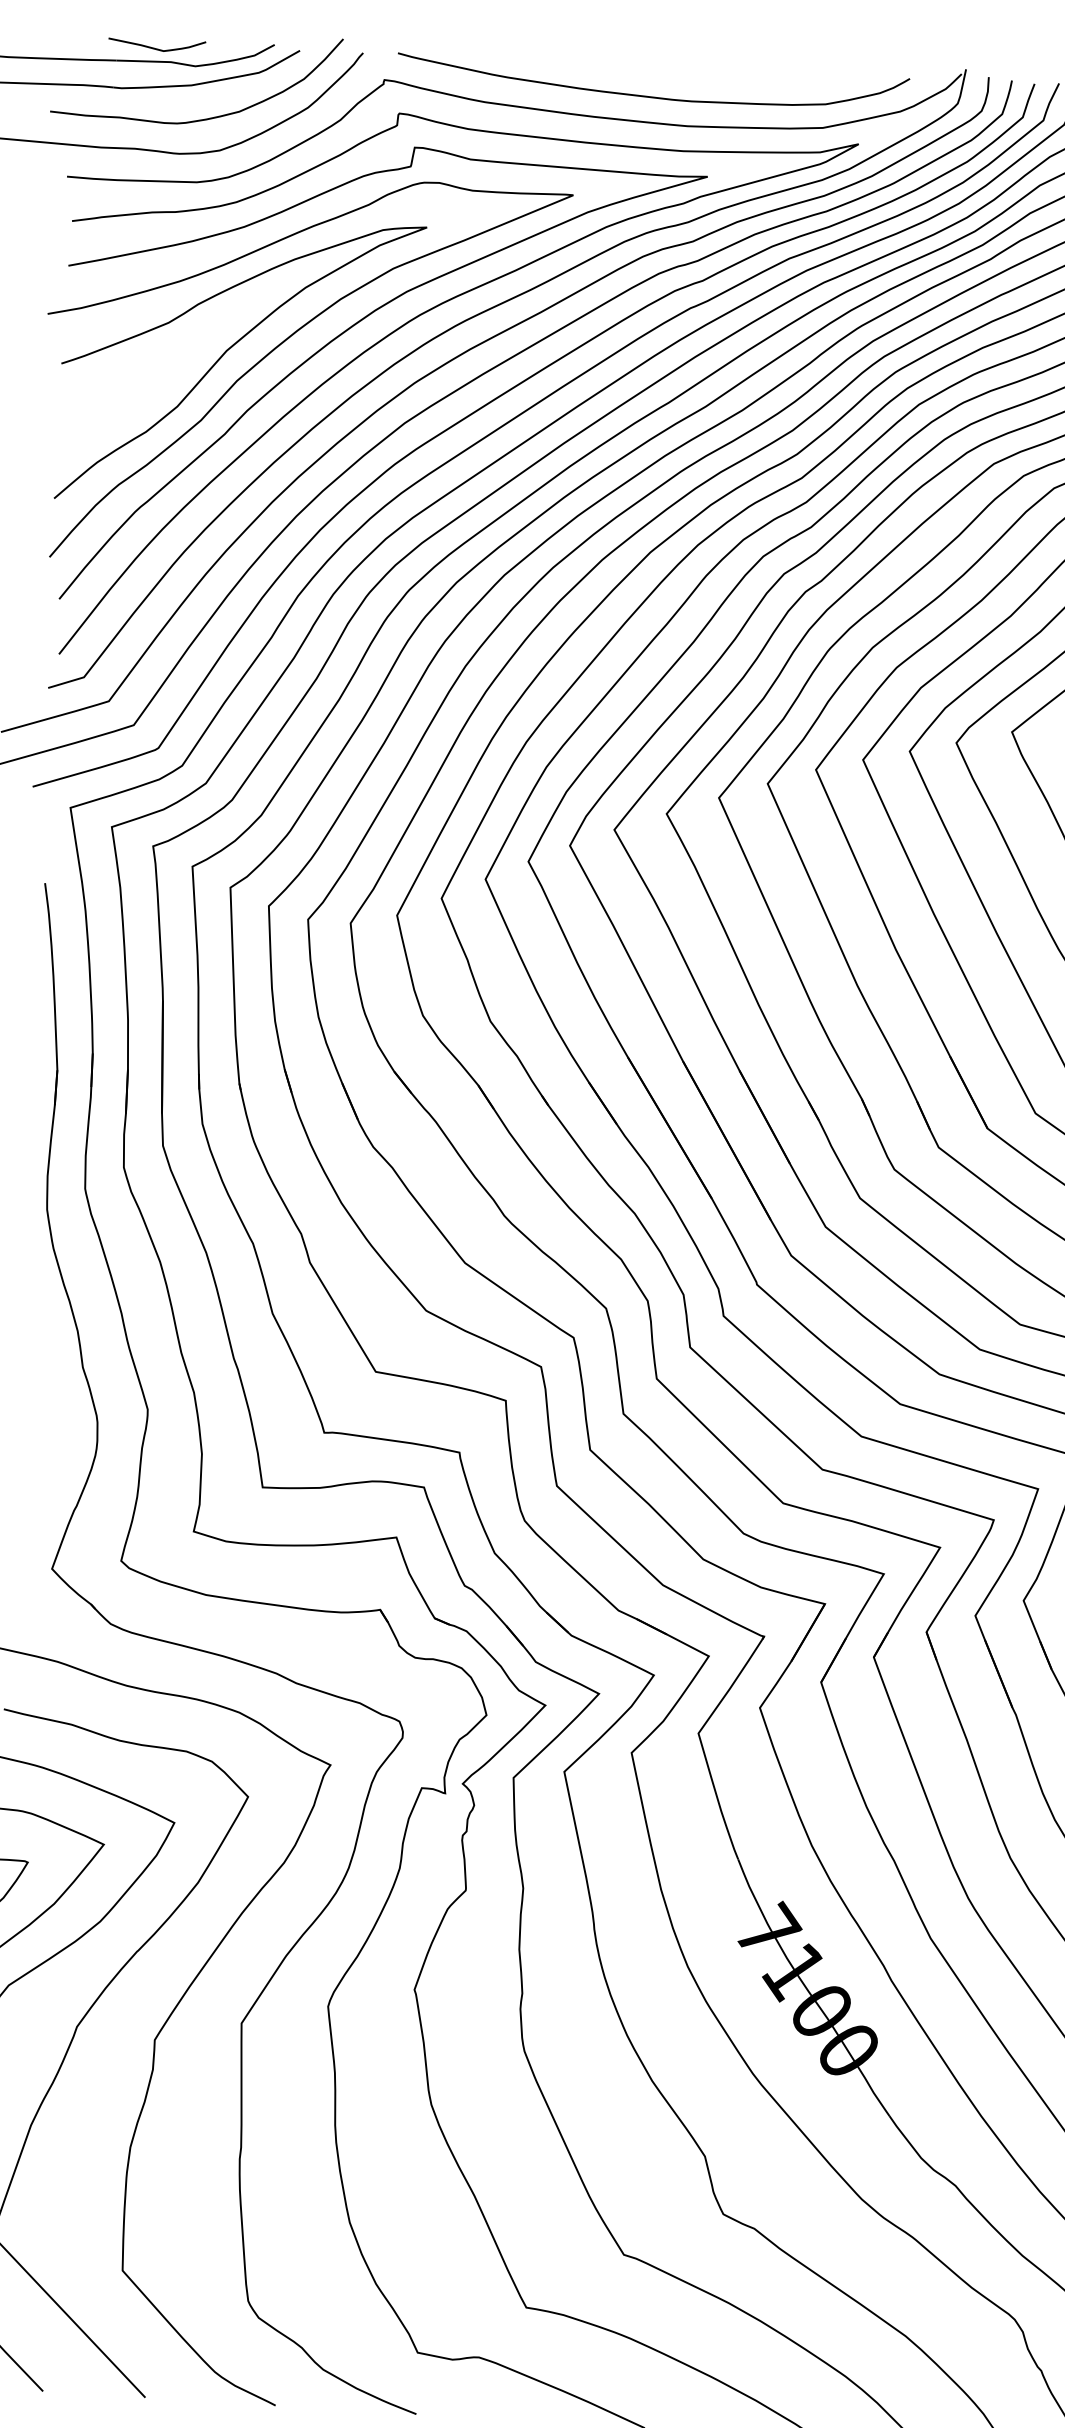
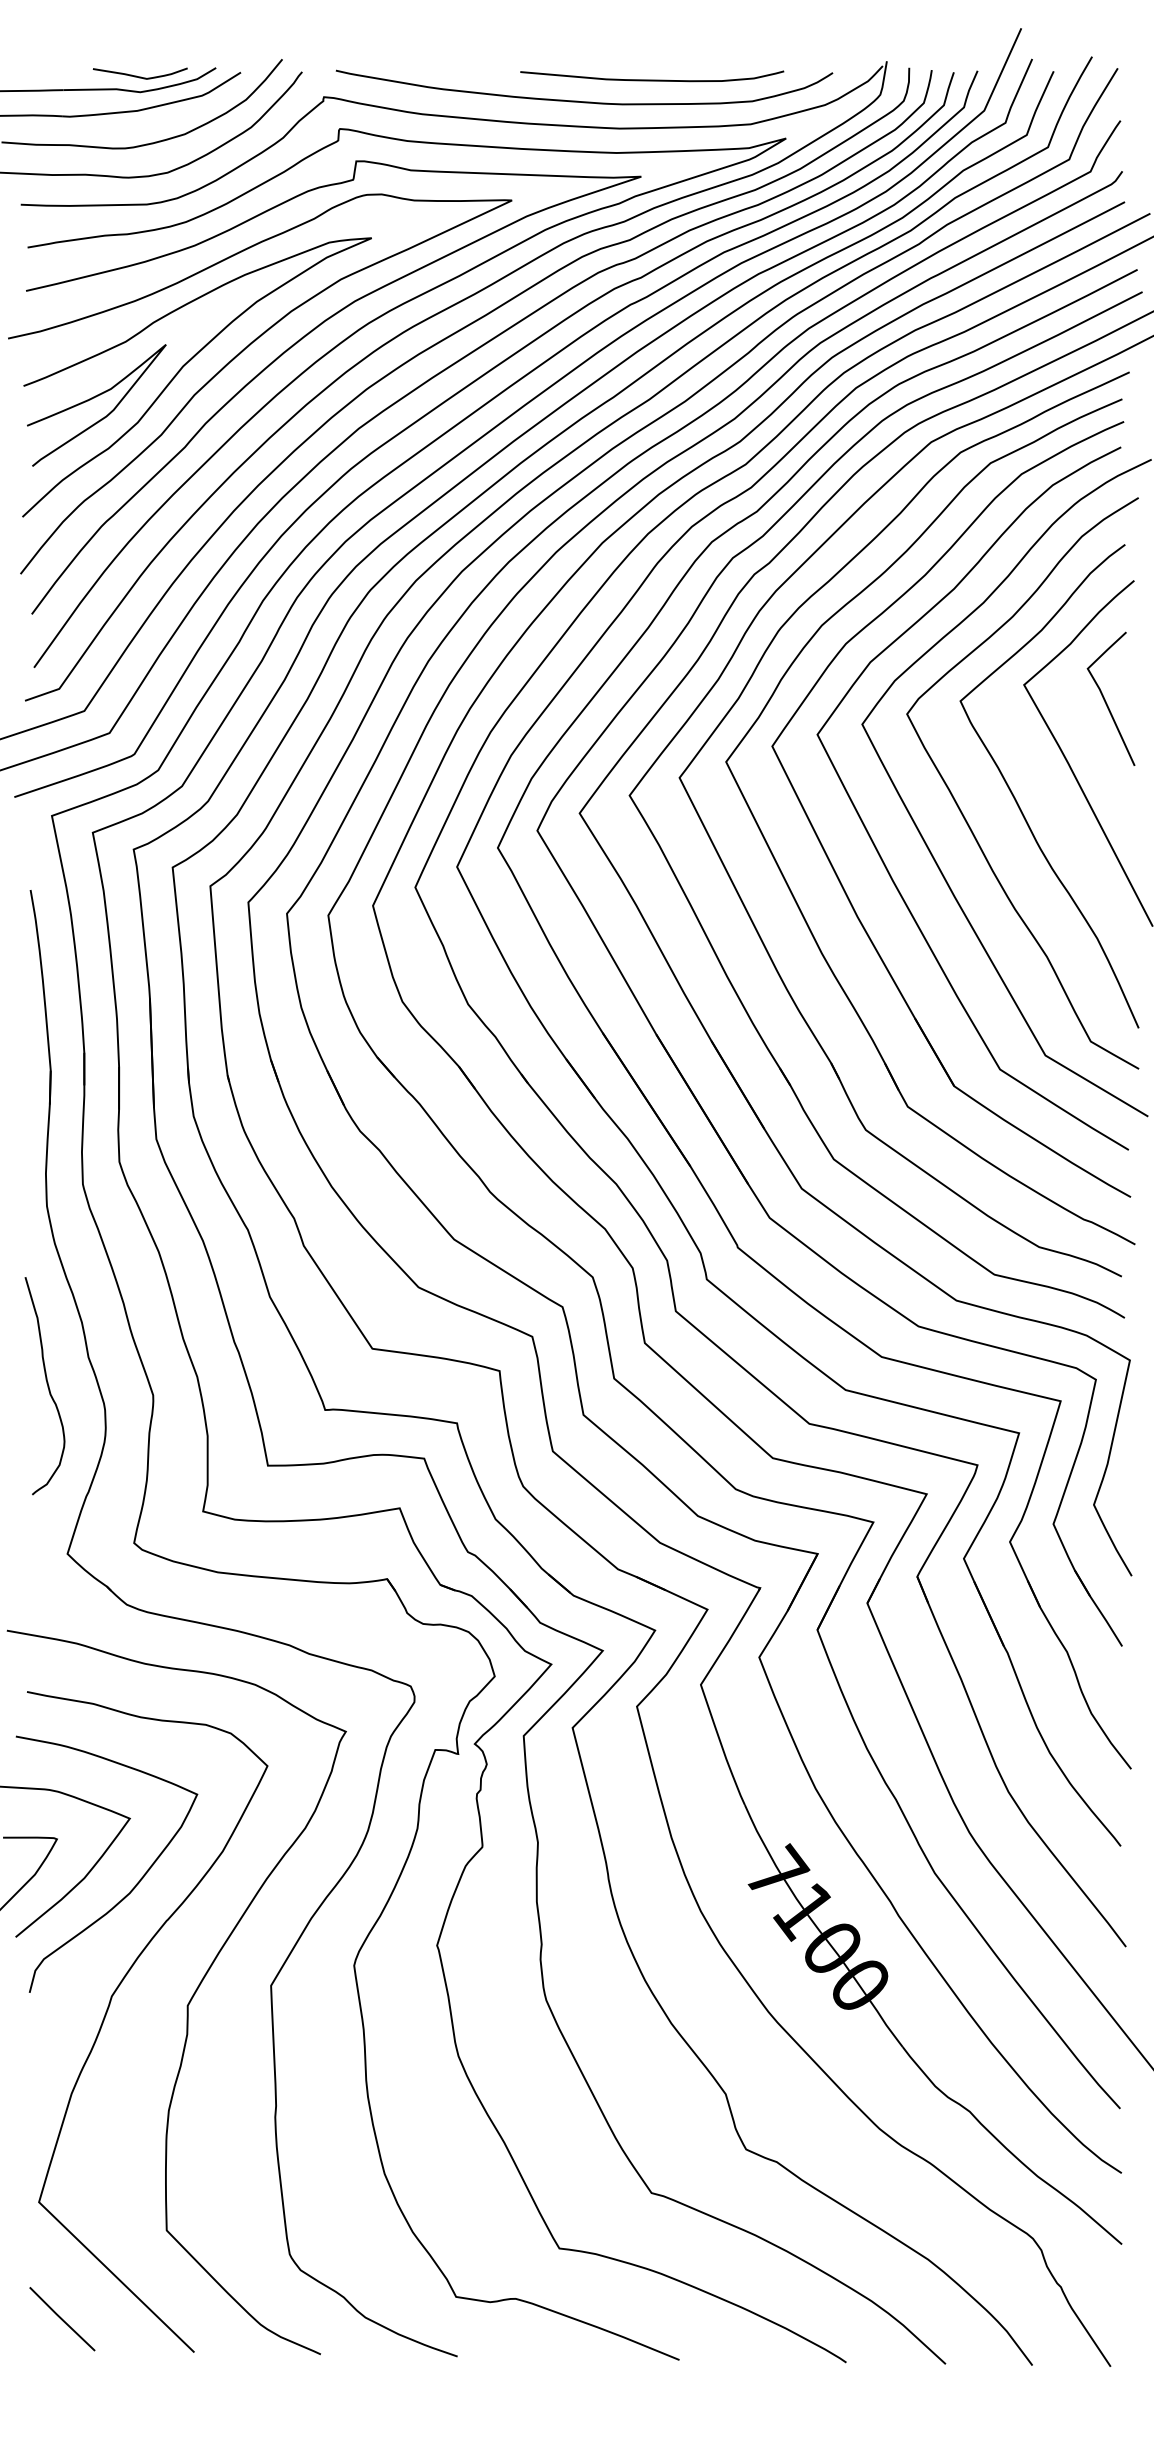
curve: (157, 48) -> (140, 76), moved
curve: (723, 77) -> (652, 79), added
curve: (131, 380) -> (92, 399), added
curve: (39, 1395) -> (47, 1386), added

